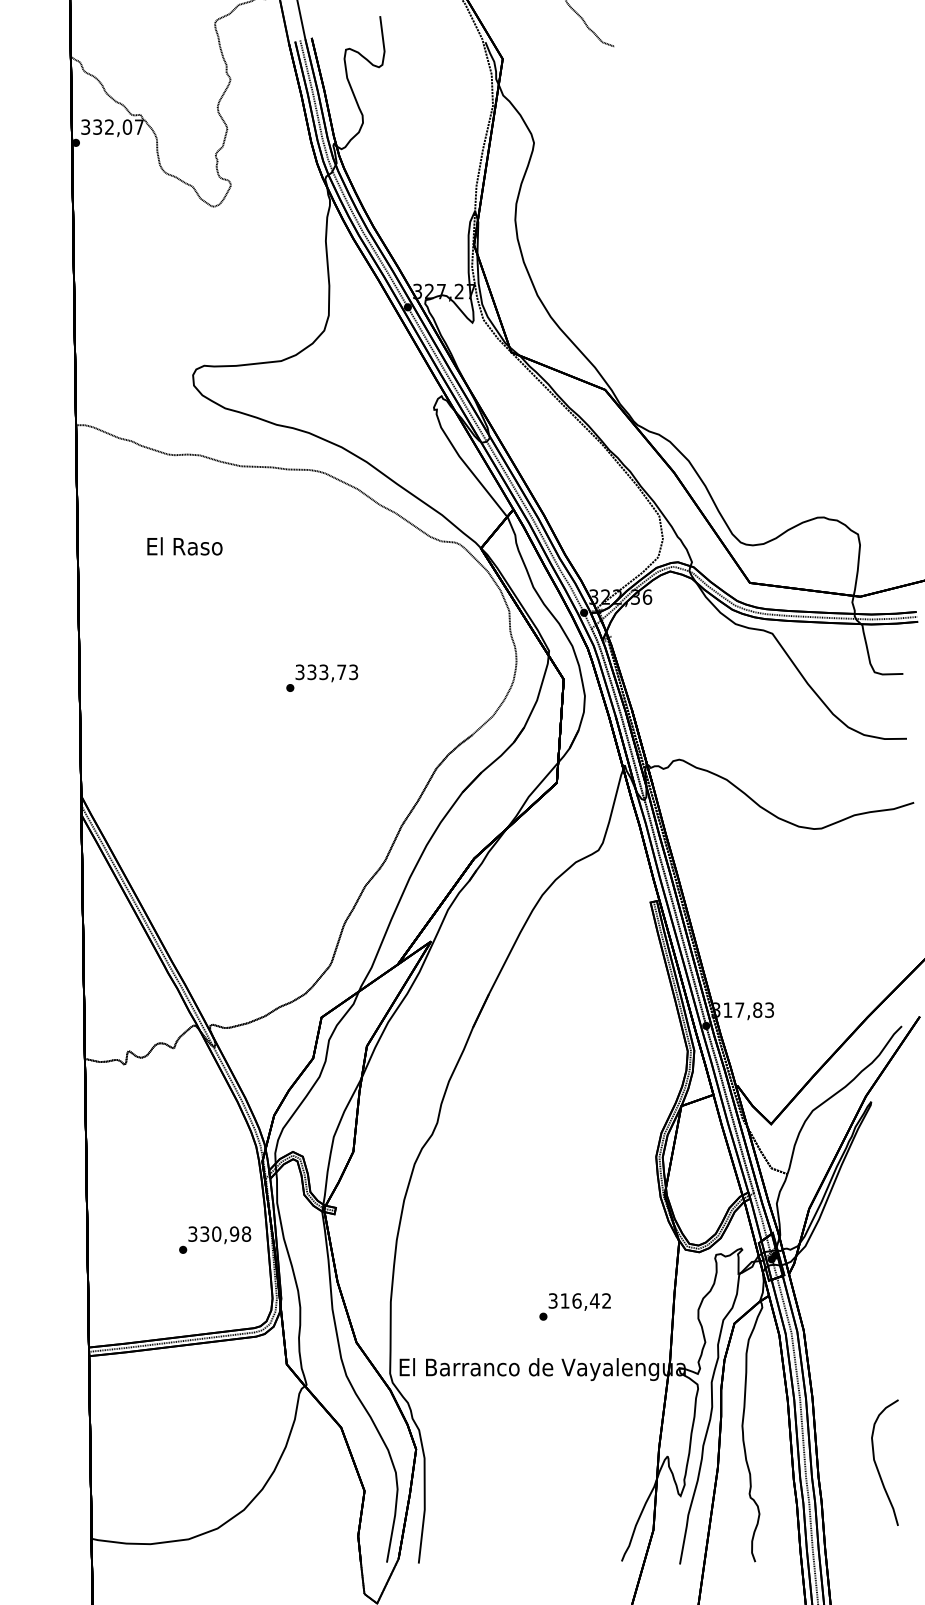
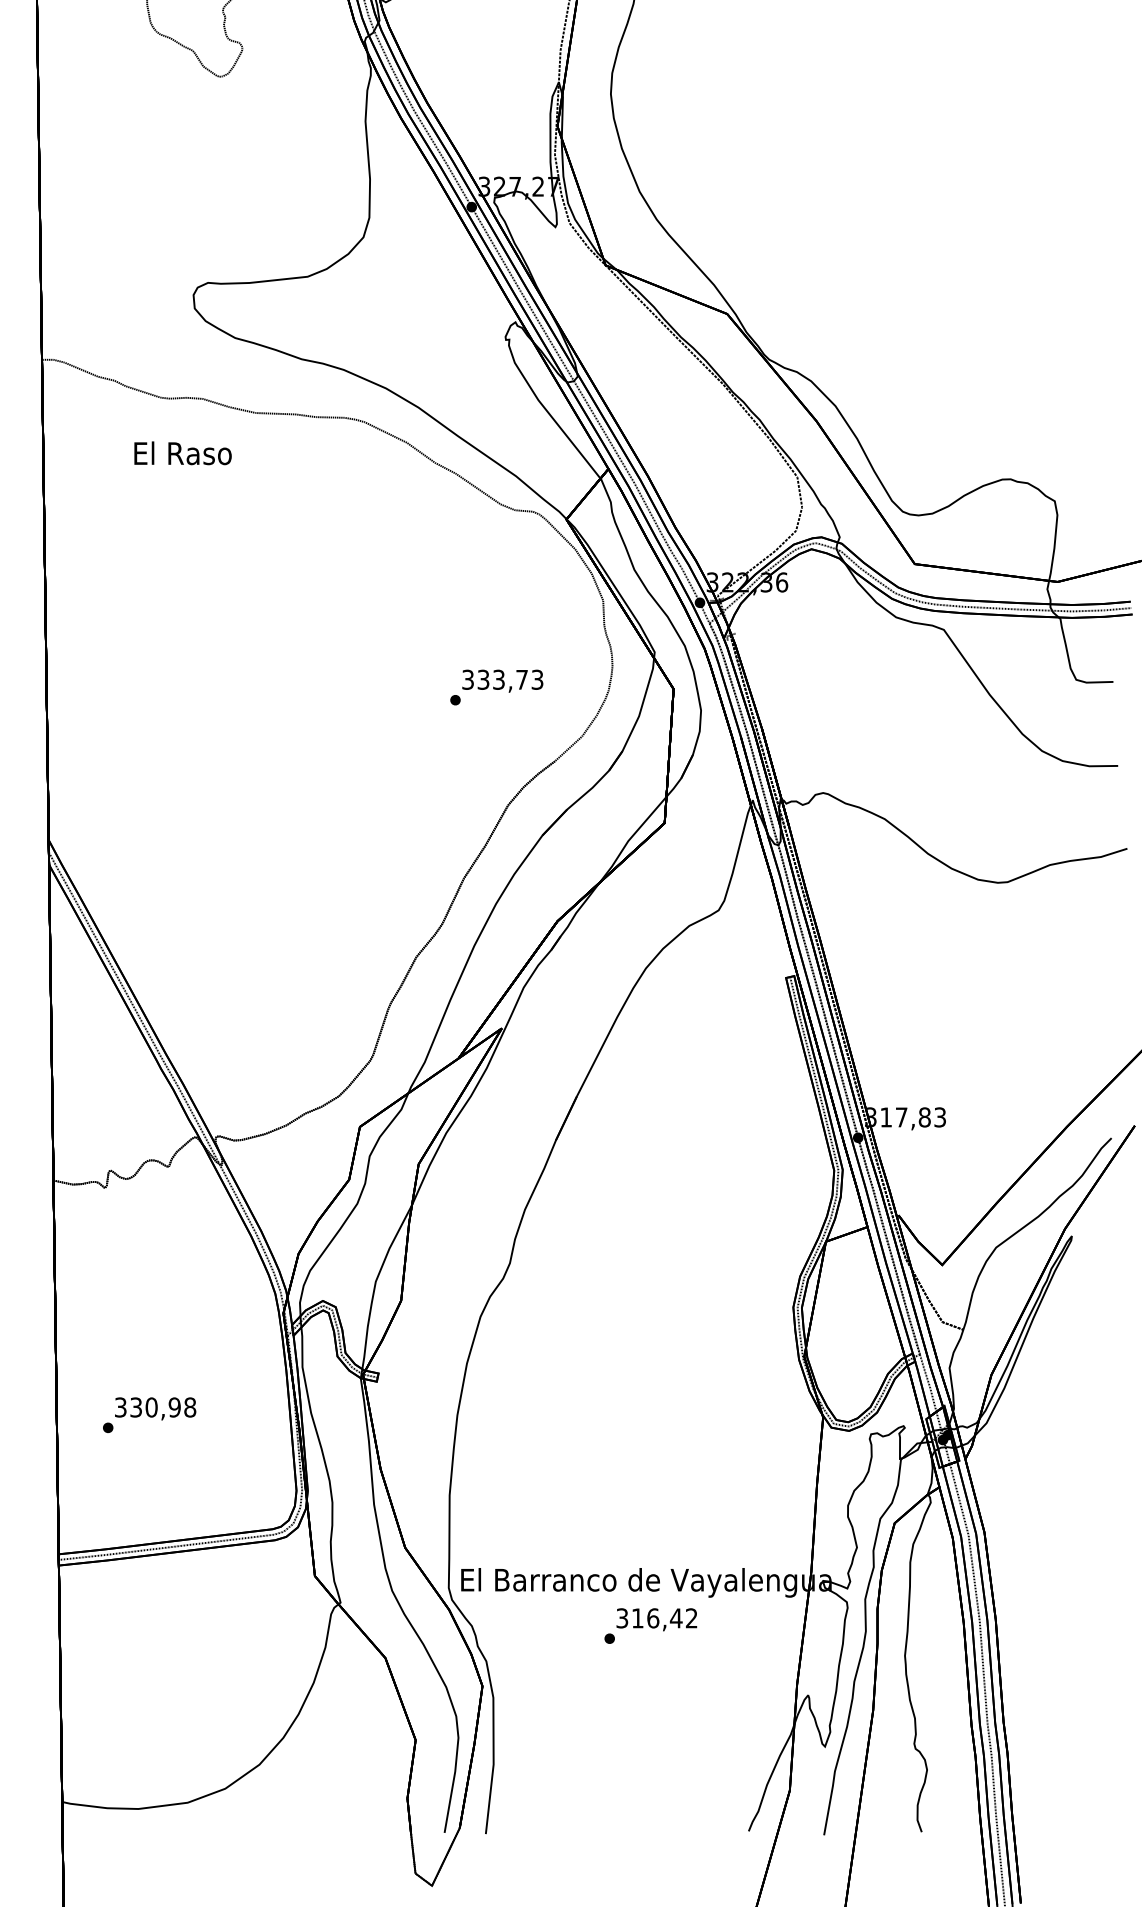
text: (184, 546) -> (182, 453), moved
text: (322, 677) -> (497, 686), moved
text: (215, 1239) -> (150, 1414), moved
text: (574, 1306) -> (649, 1625), moved
curve: (877, 1465) -> (1079, 1707), removed

